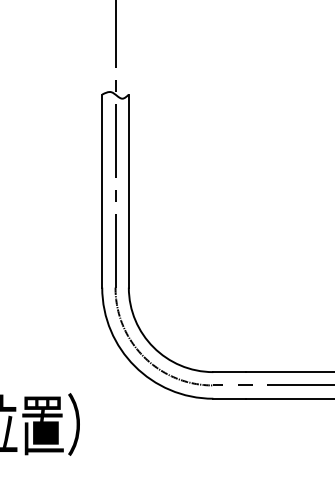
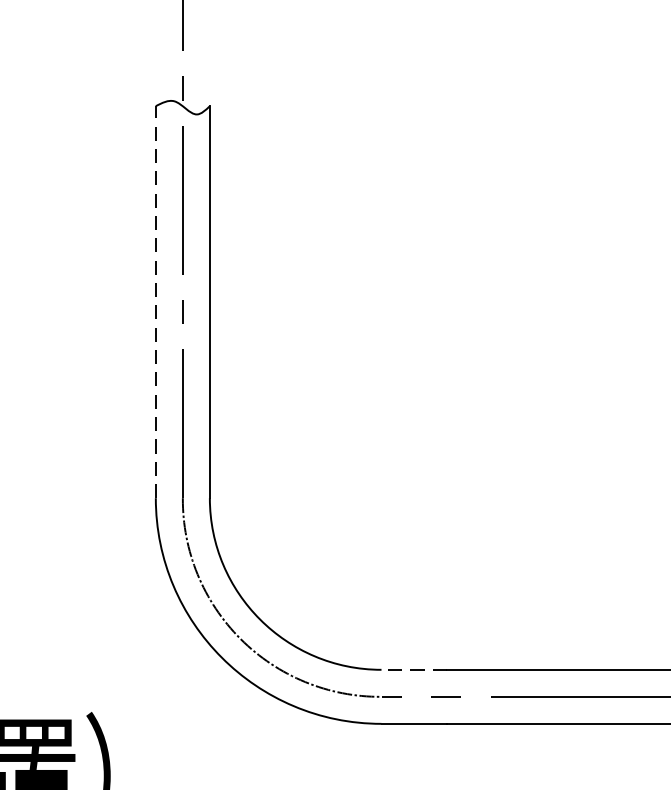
line: (102, 191) -> (156, 302), solid -> dashed
line: (228, 372) -> (412, 670), solid -> dashed

